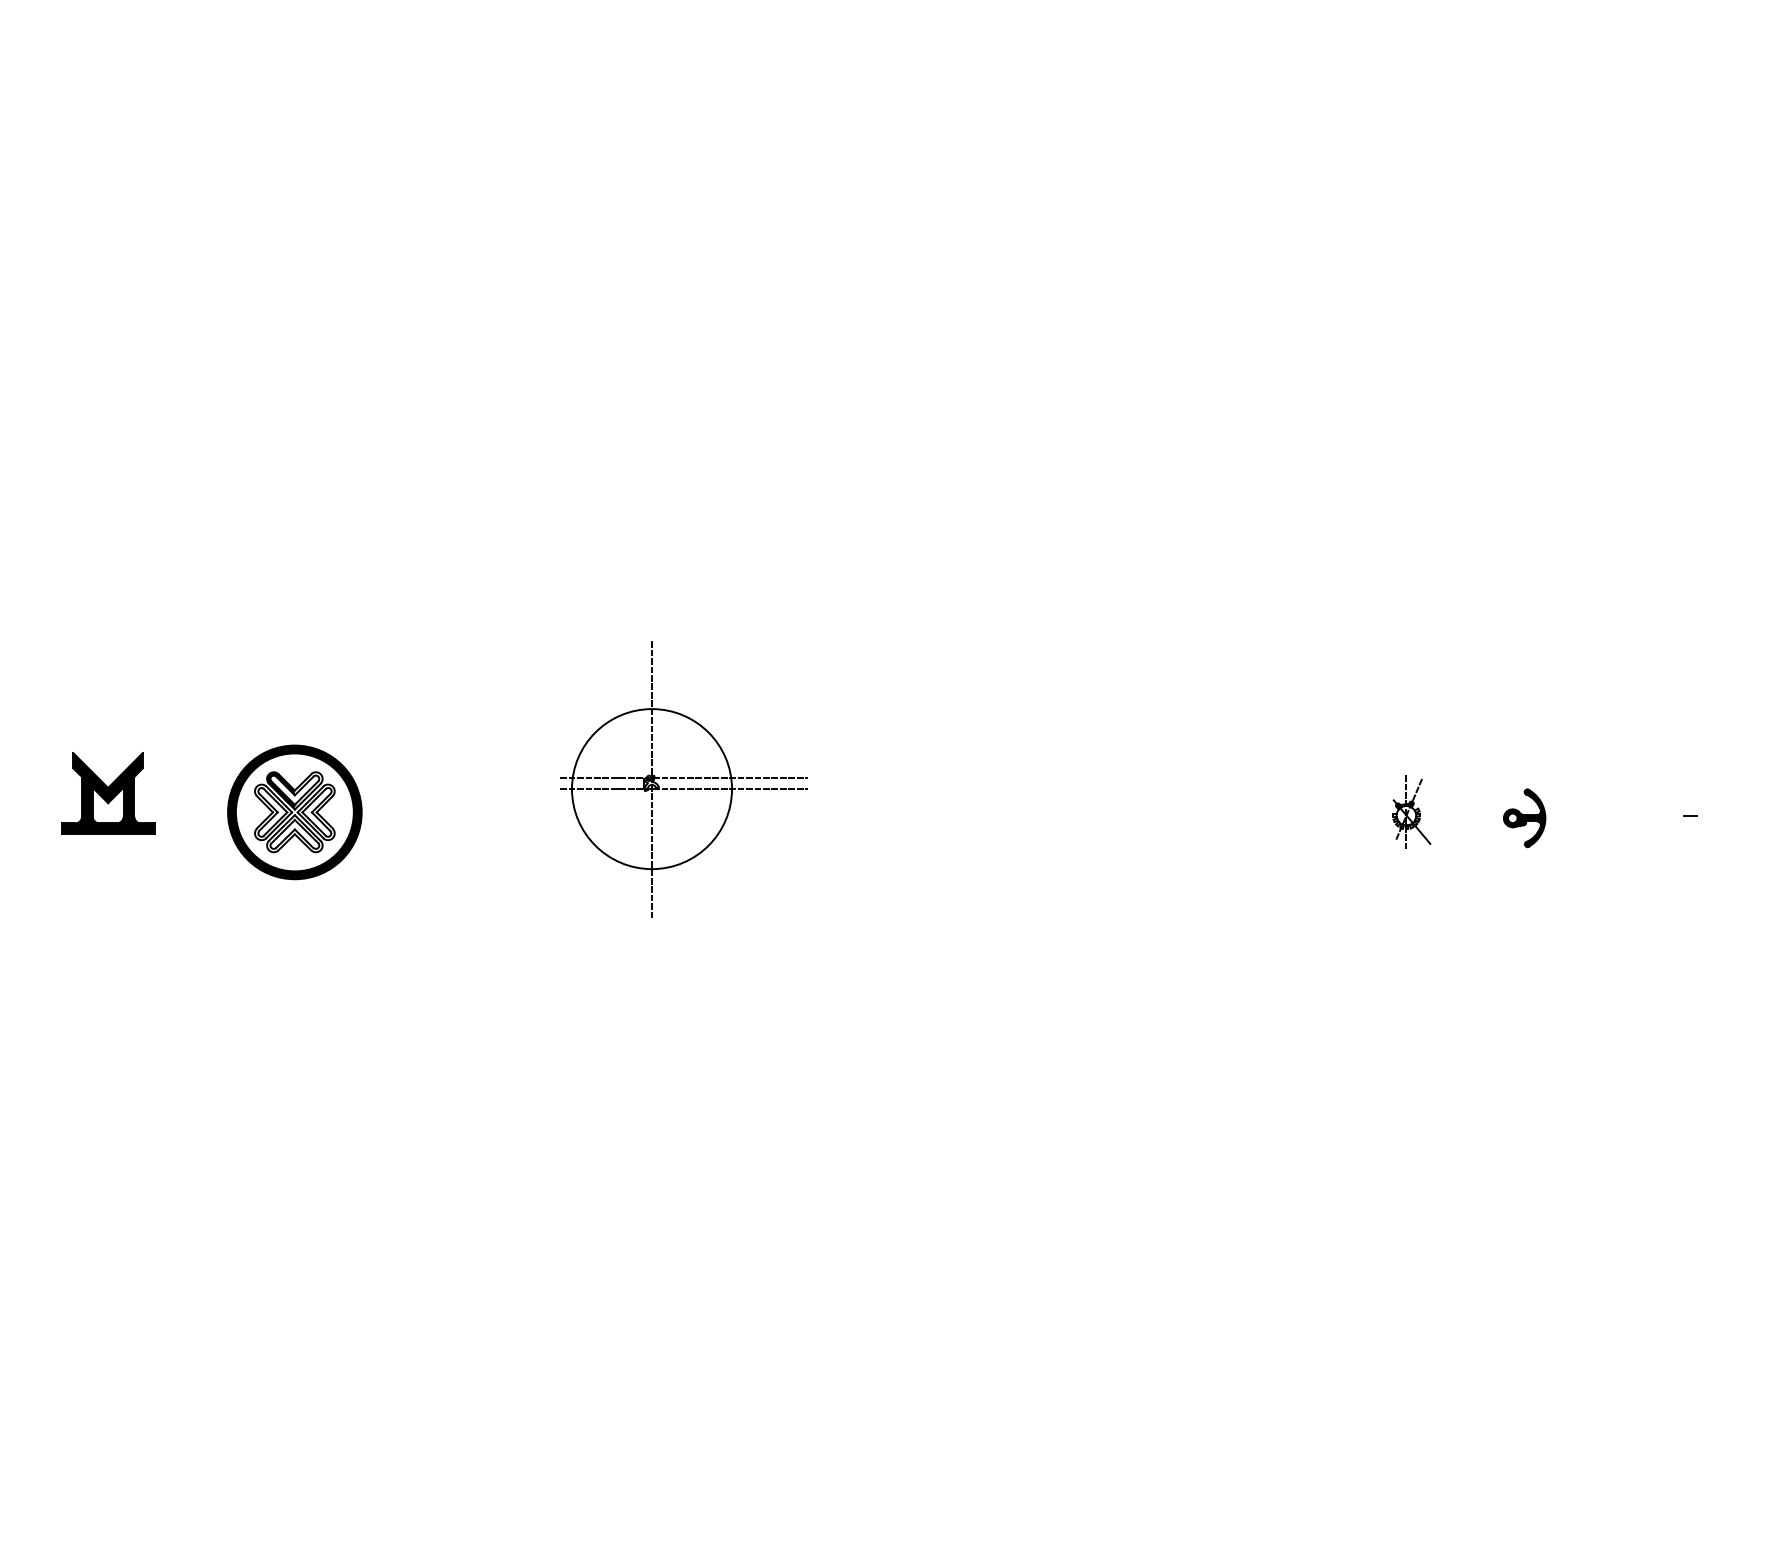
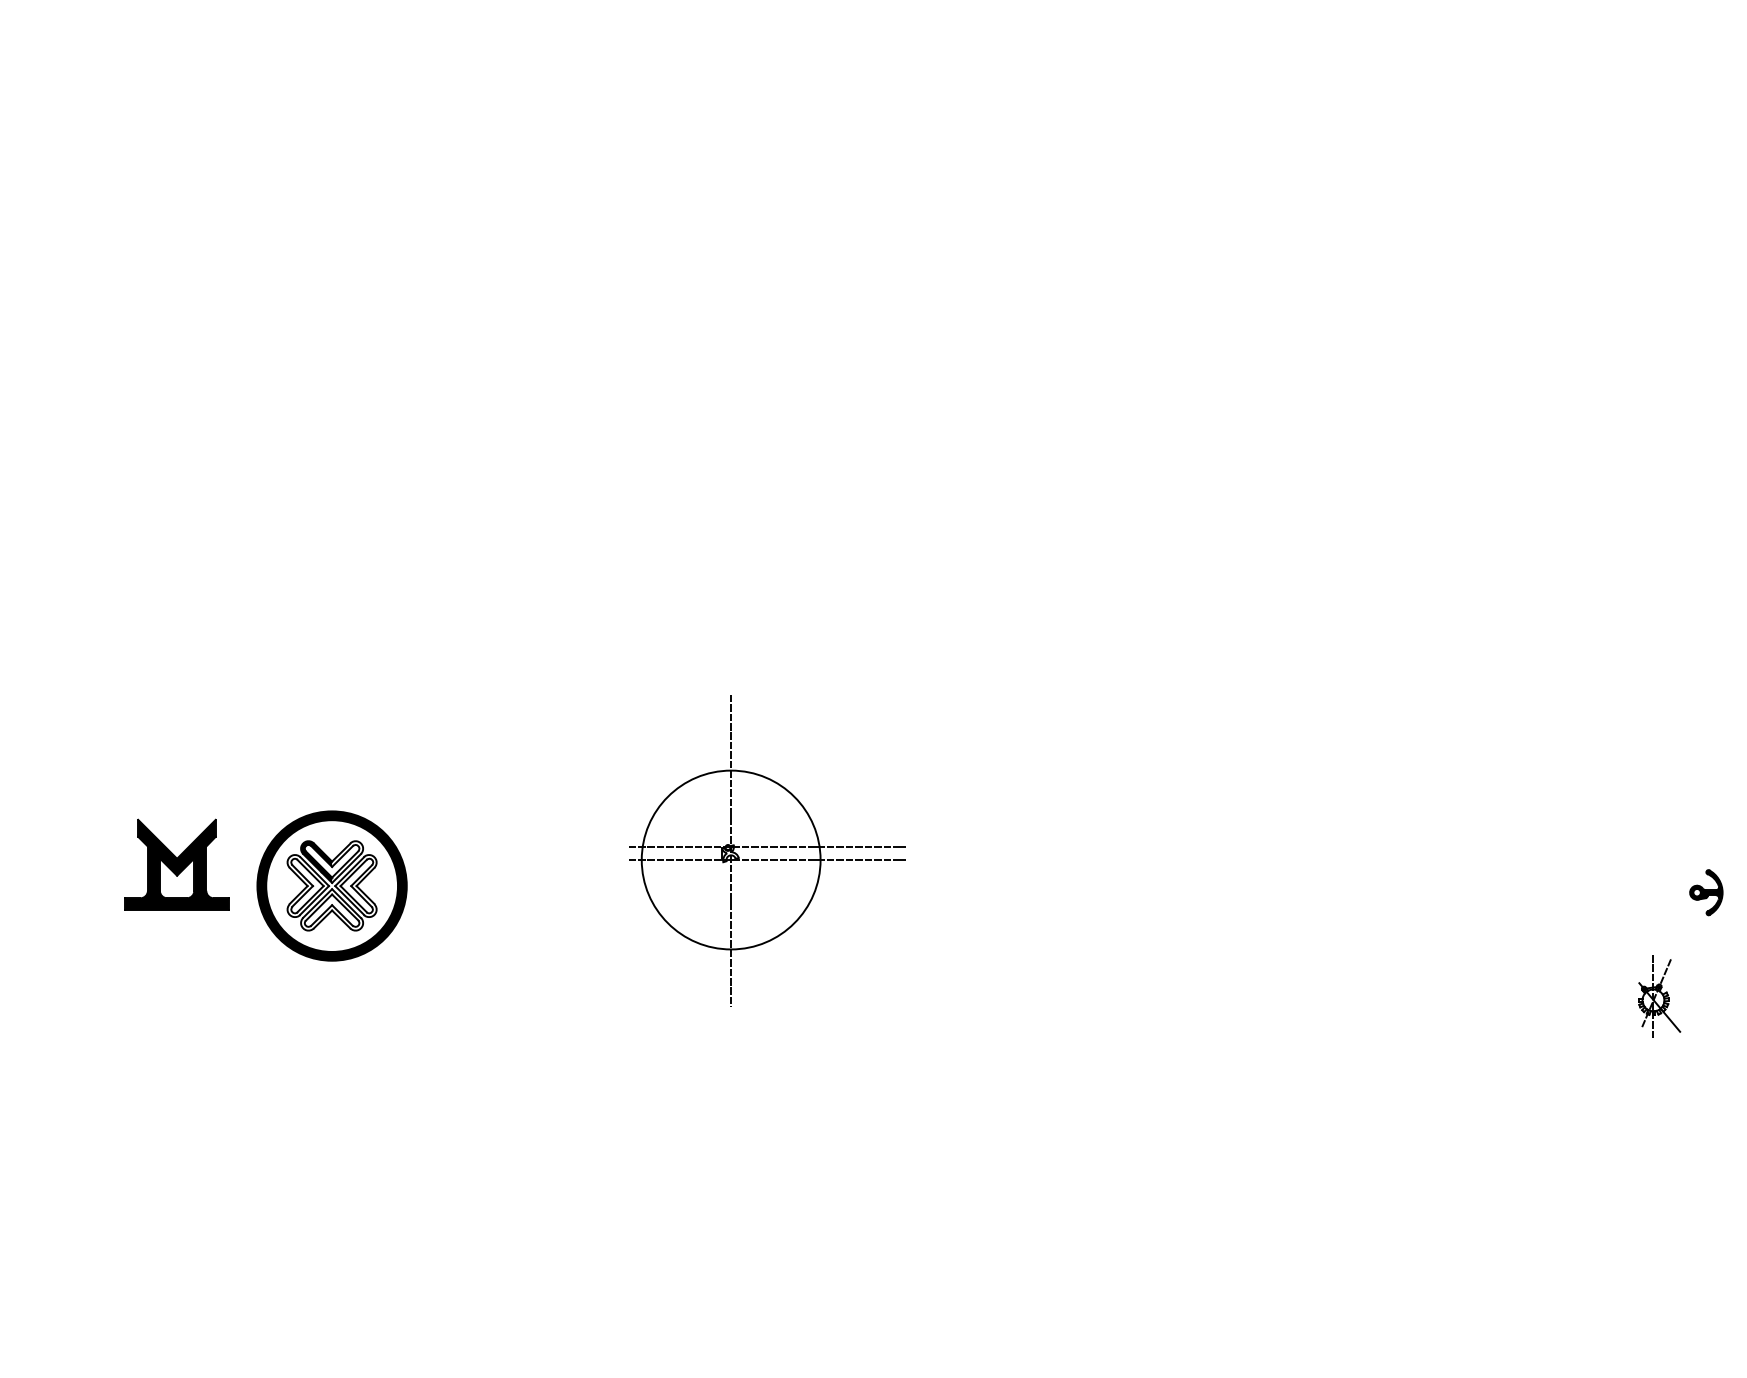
part: (108, 793) -> (177, 864), moved
part: (1411, 811) -> (1659, 995), moved
part: (1524, 818) -> (1706, 892), size x0.7

